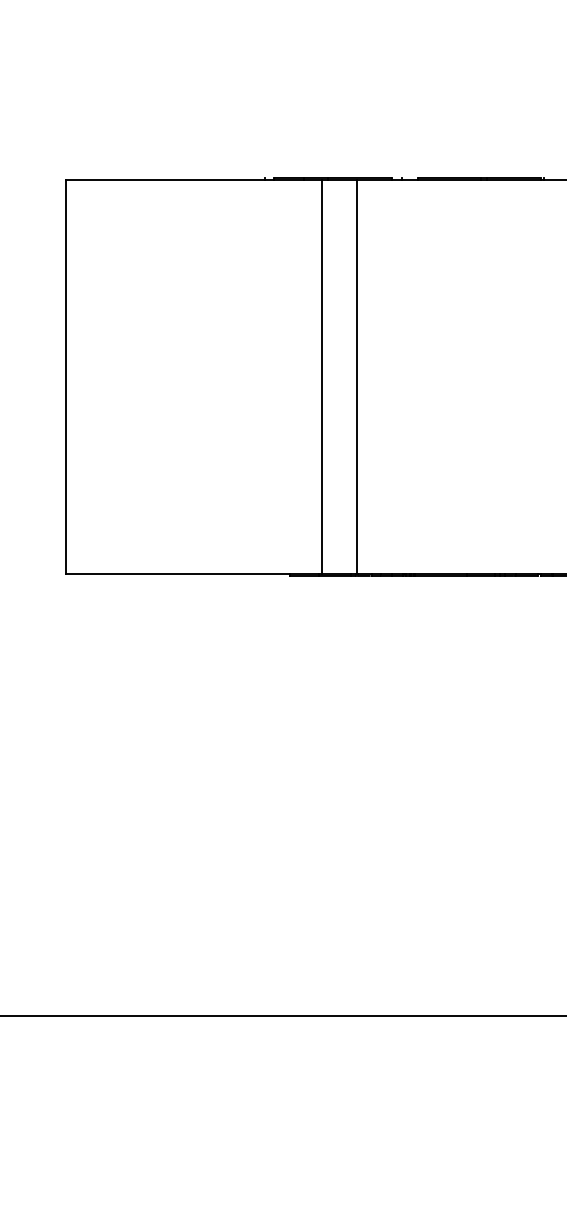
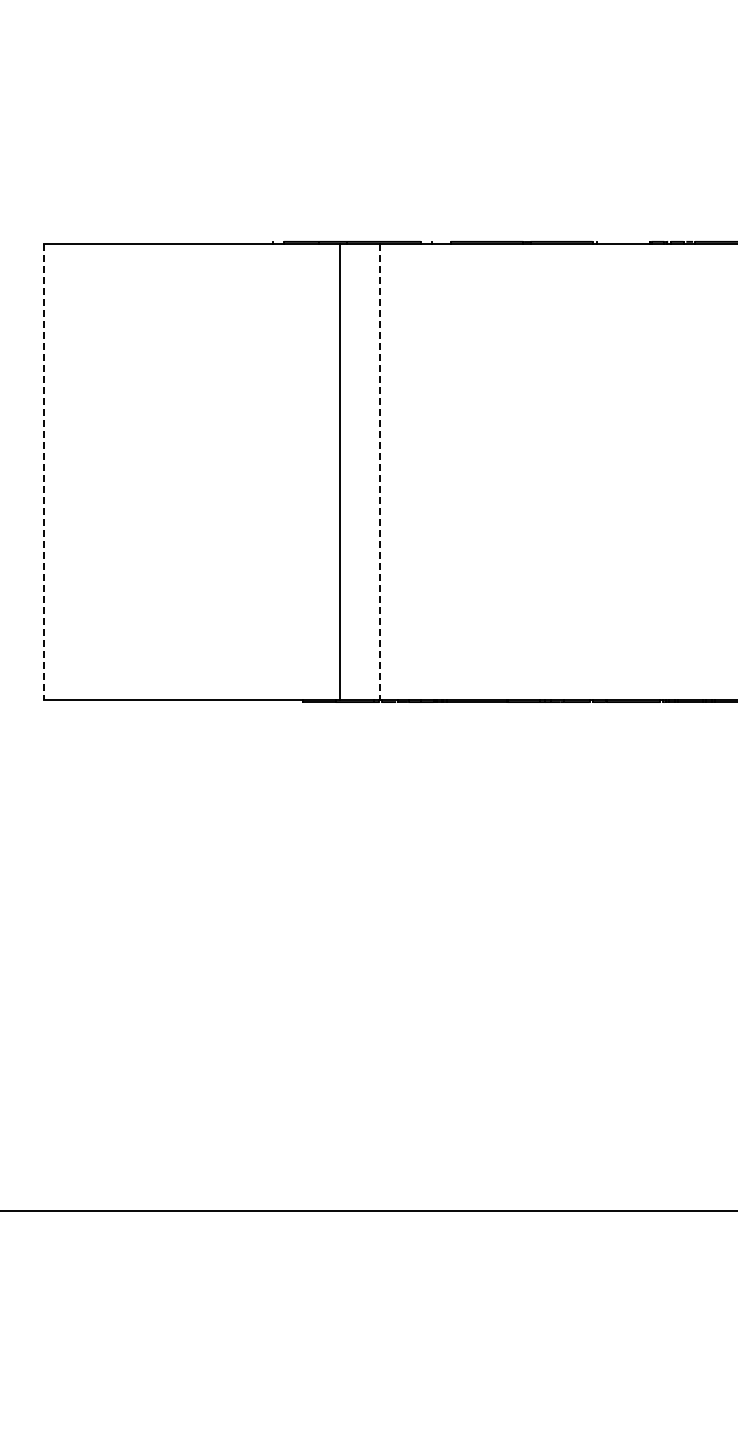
line: (65, 376) -> (43, 471), solid -> dashed
line: (357, 376) -> (380, 471), solid -> dashed

